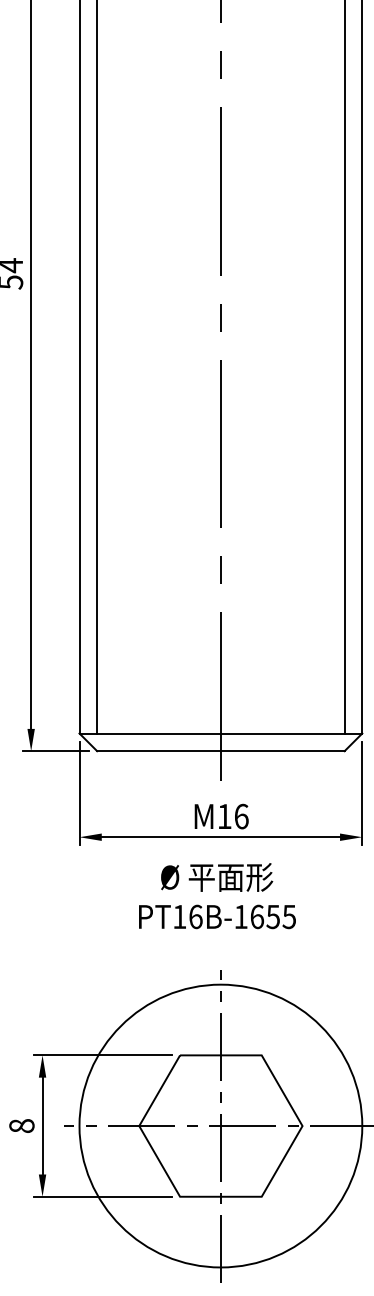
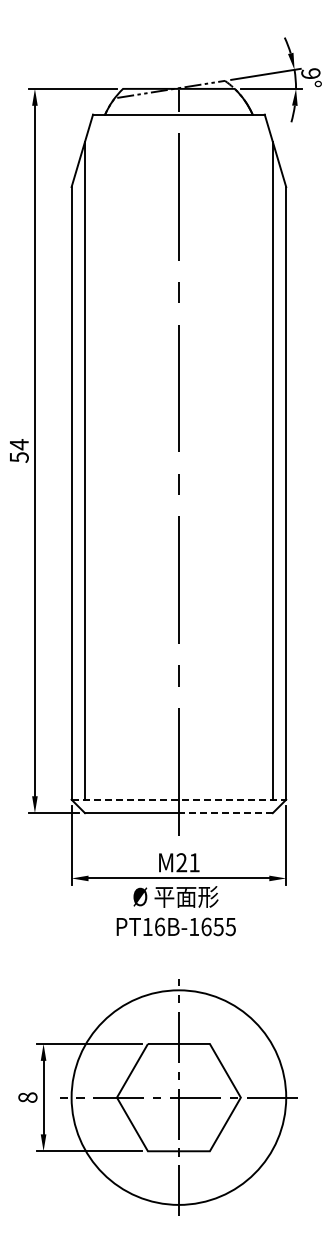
line: (221, 733) -> (179, 799), solid -> dashed
line: (282, 751) -> (225, 813), solid -> dashed
text: (232, 816) -> (187, 862), 16 -> 21
text: (216, 896) -> (175, 911), moved

